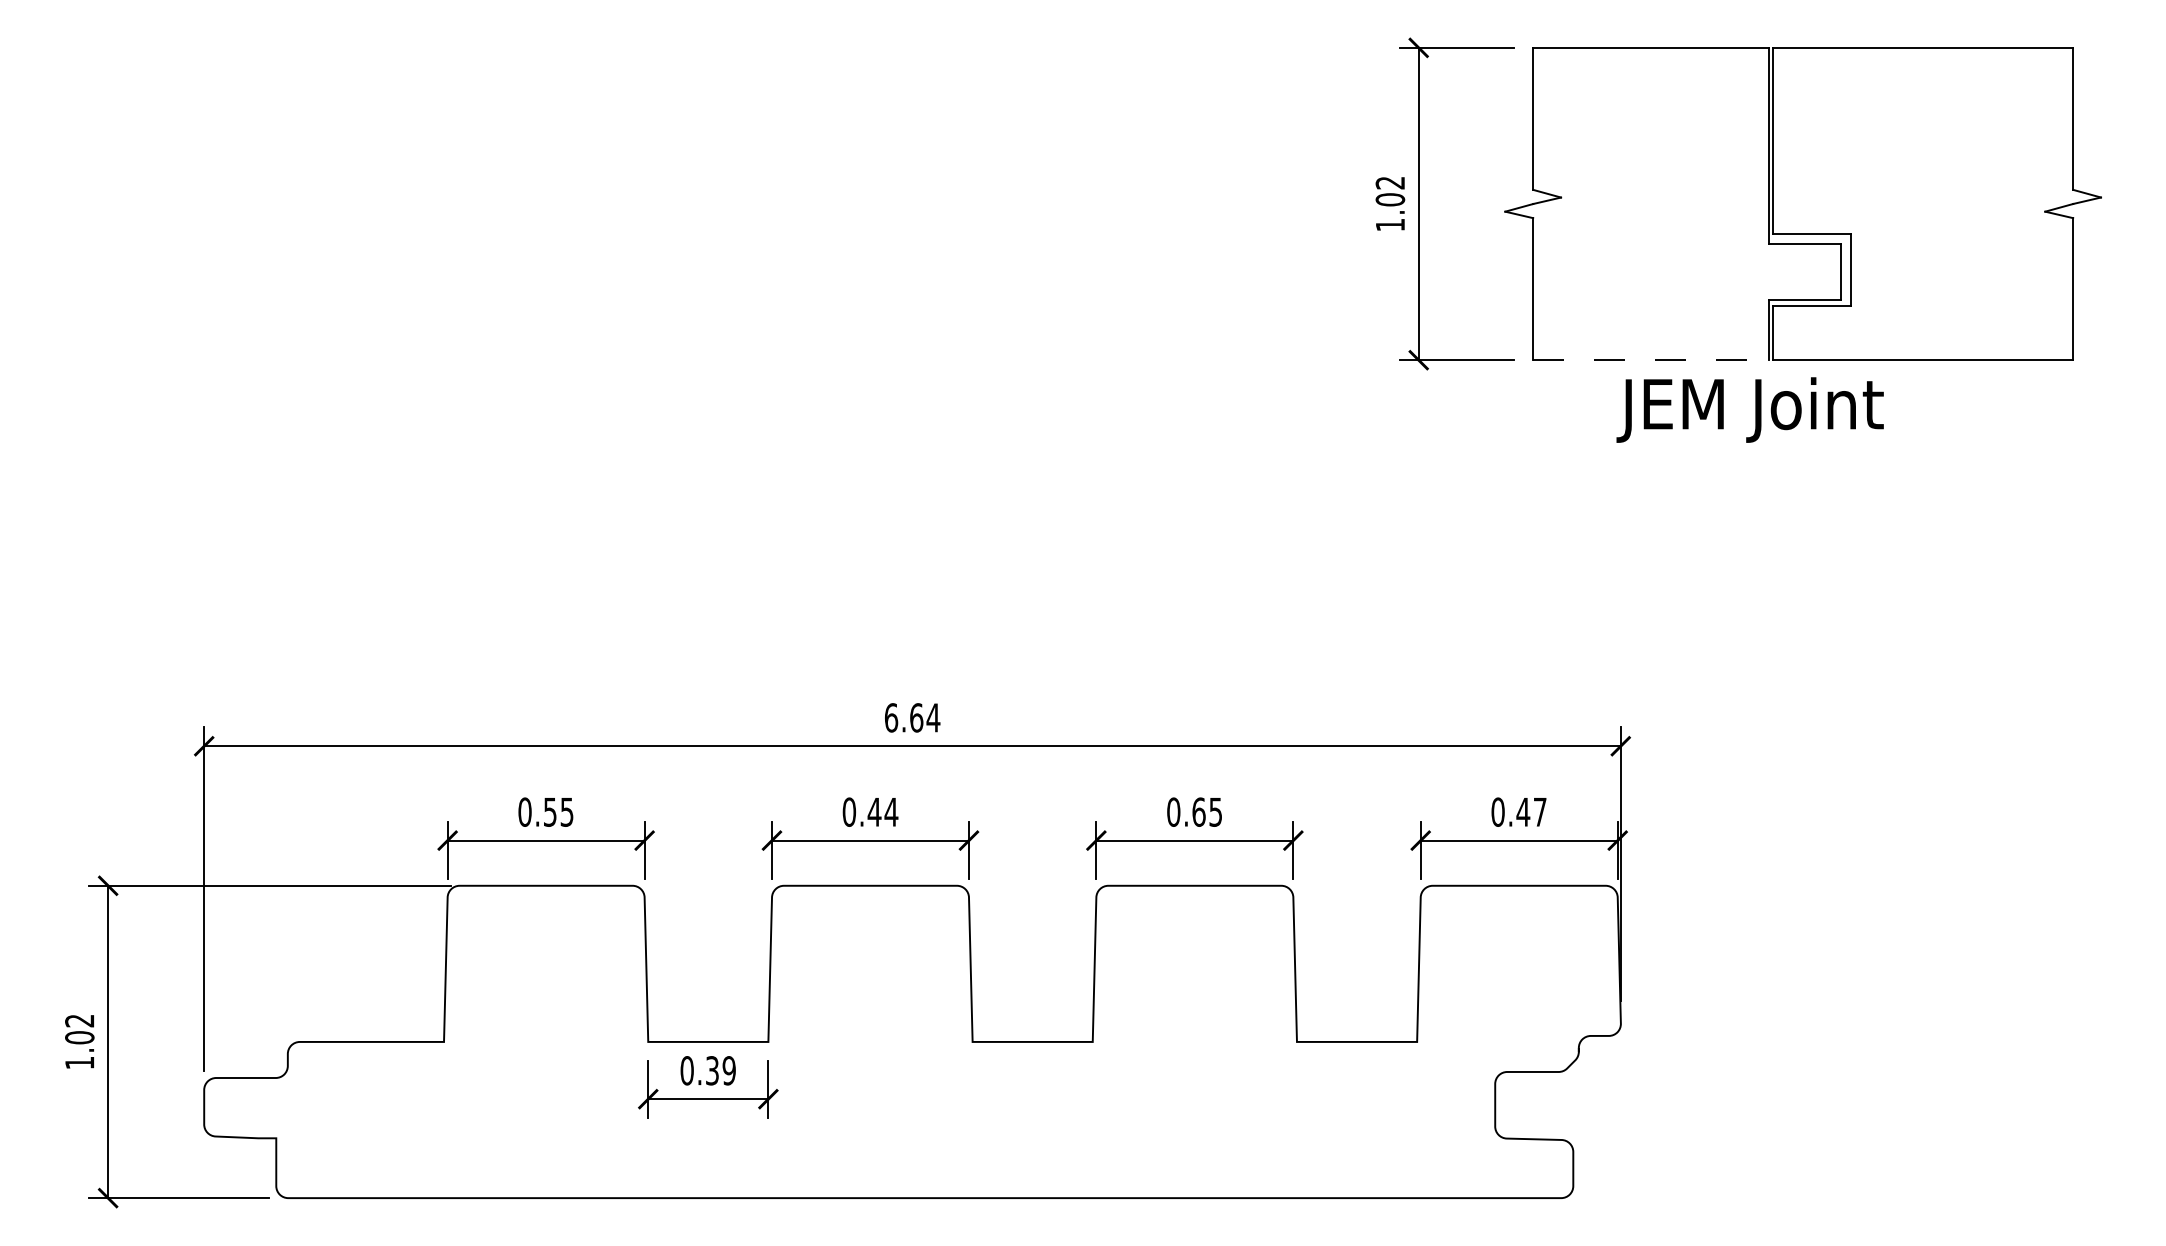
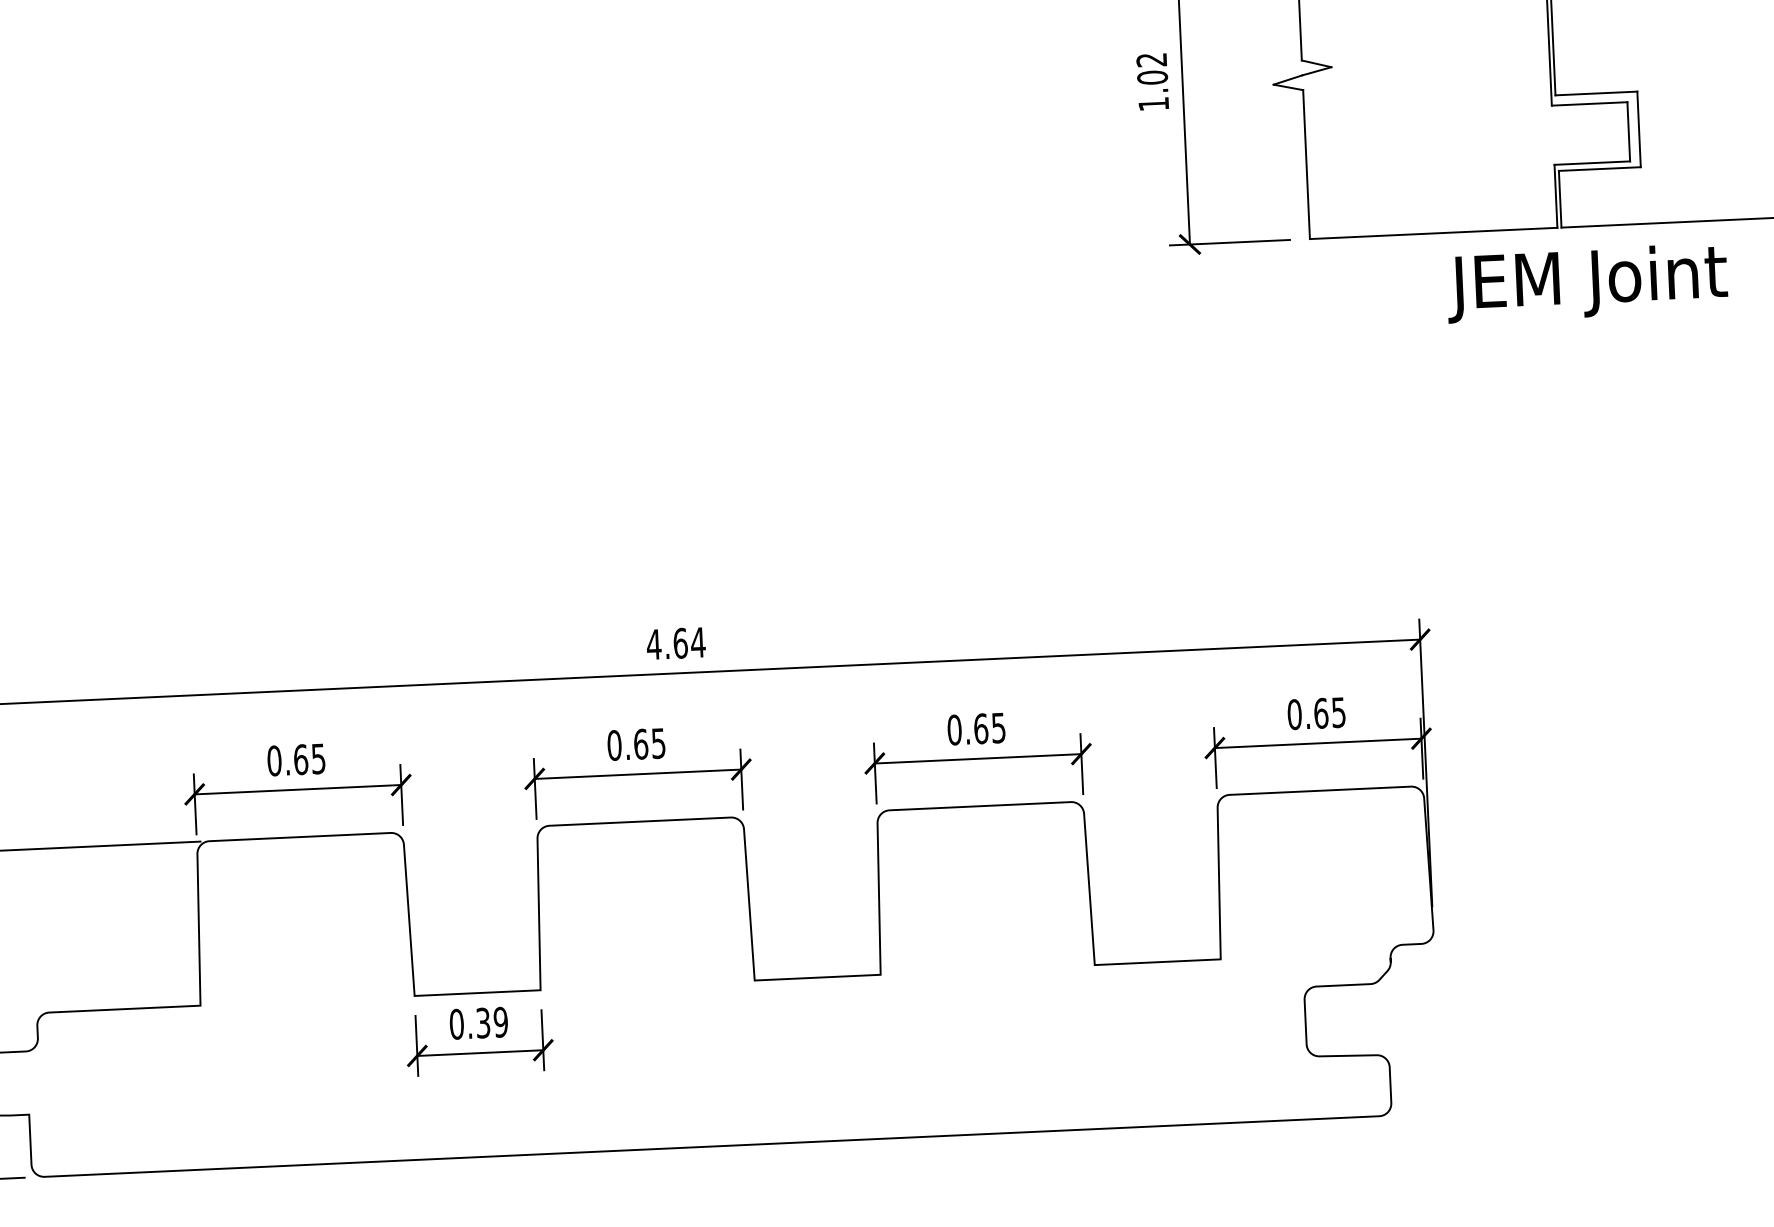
line: (1651, 360) -> (1434, 233), dashed -> solid
text: (1749, 409) -> (1586, 282), moved
text: (891, 717) -> (654, 644), 6.64 -> 4.64
text: (550, 811) -> (301, 758), 0.55 -> 0.65
text: (882, 811) -> (649, 743), 0.44 -> 0.65
text: (1531, 811) -> (1329, 712), 0.47 -> 0.65

